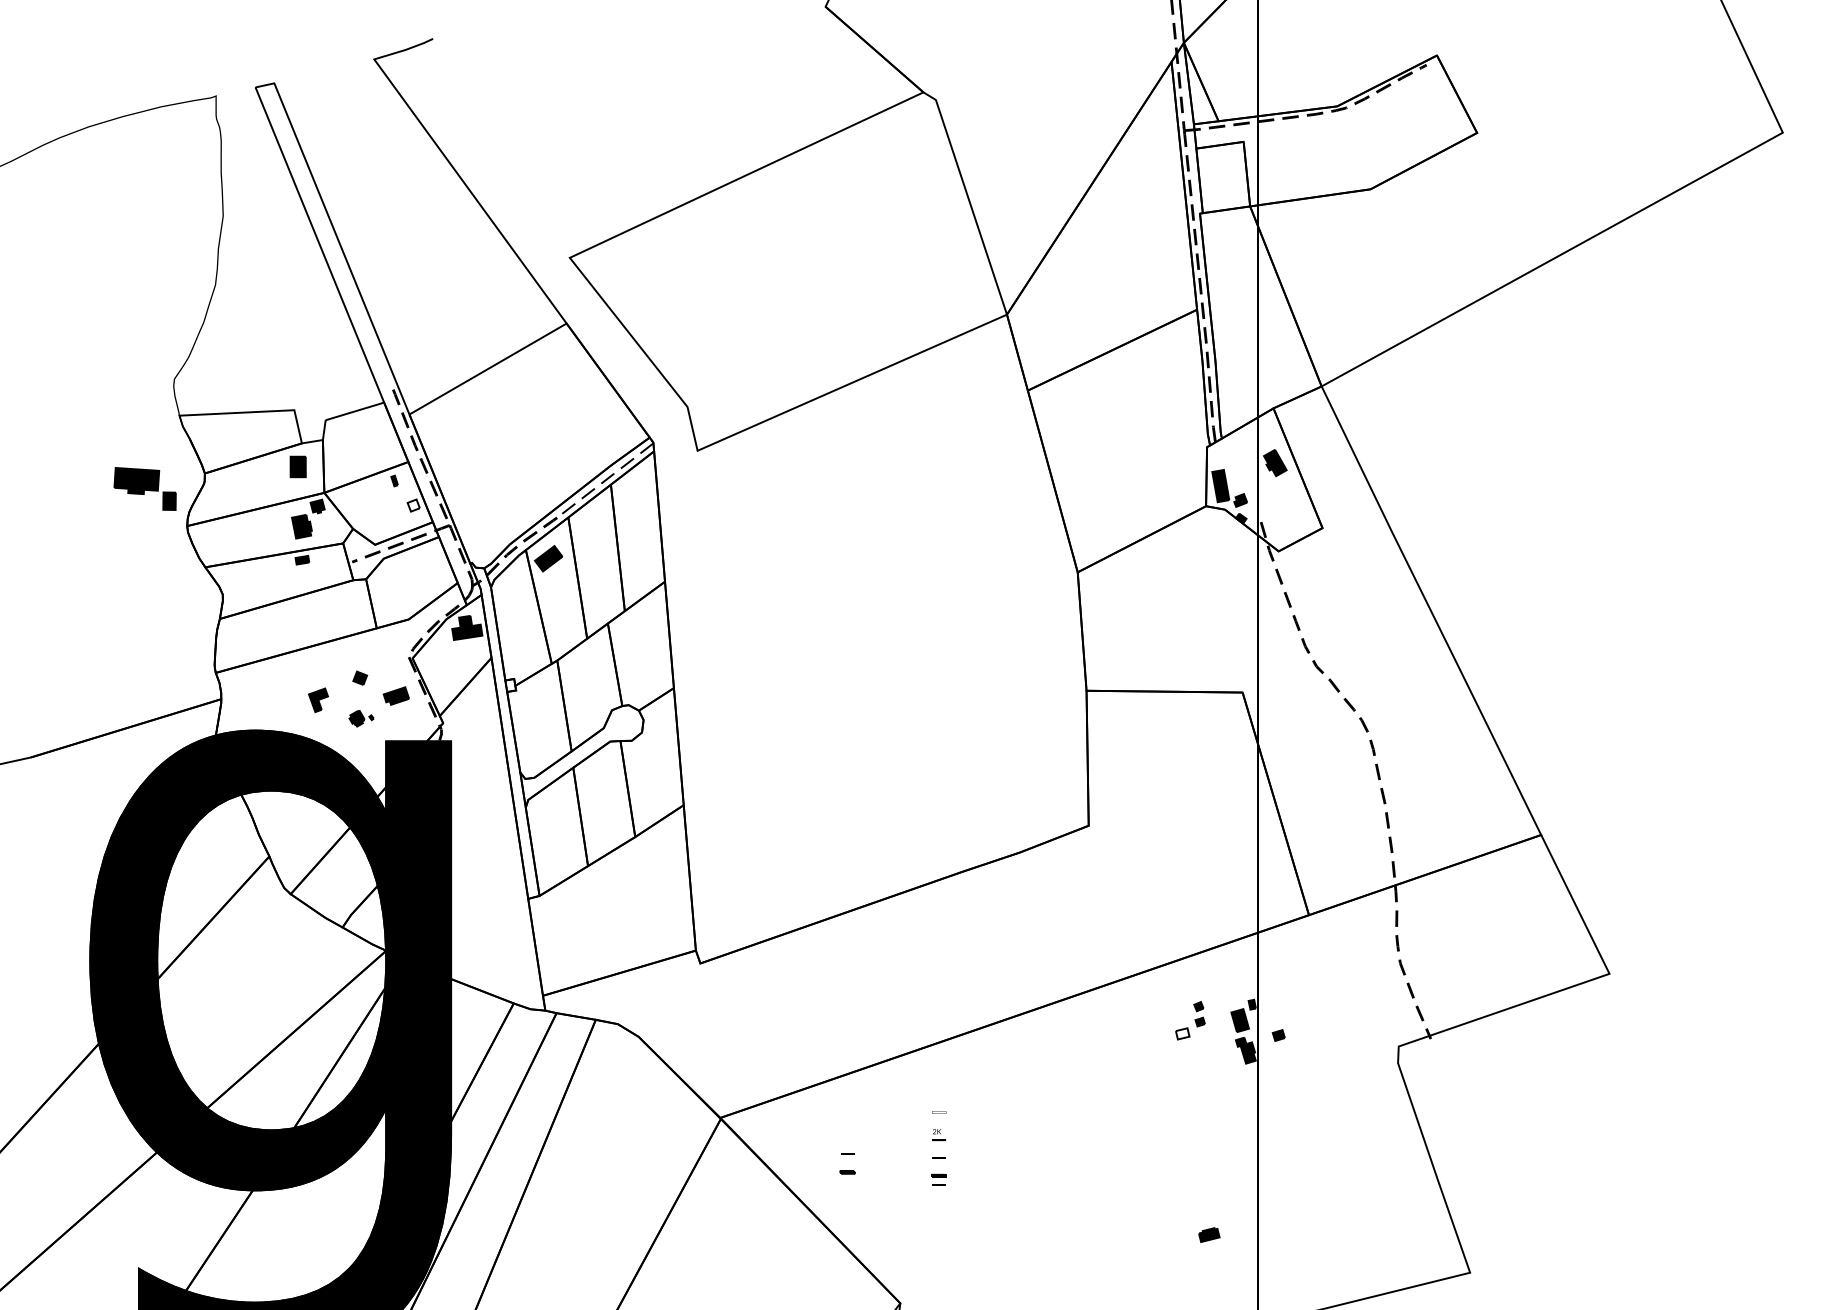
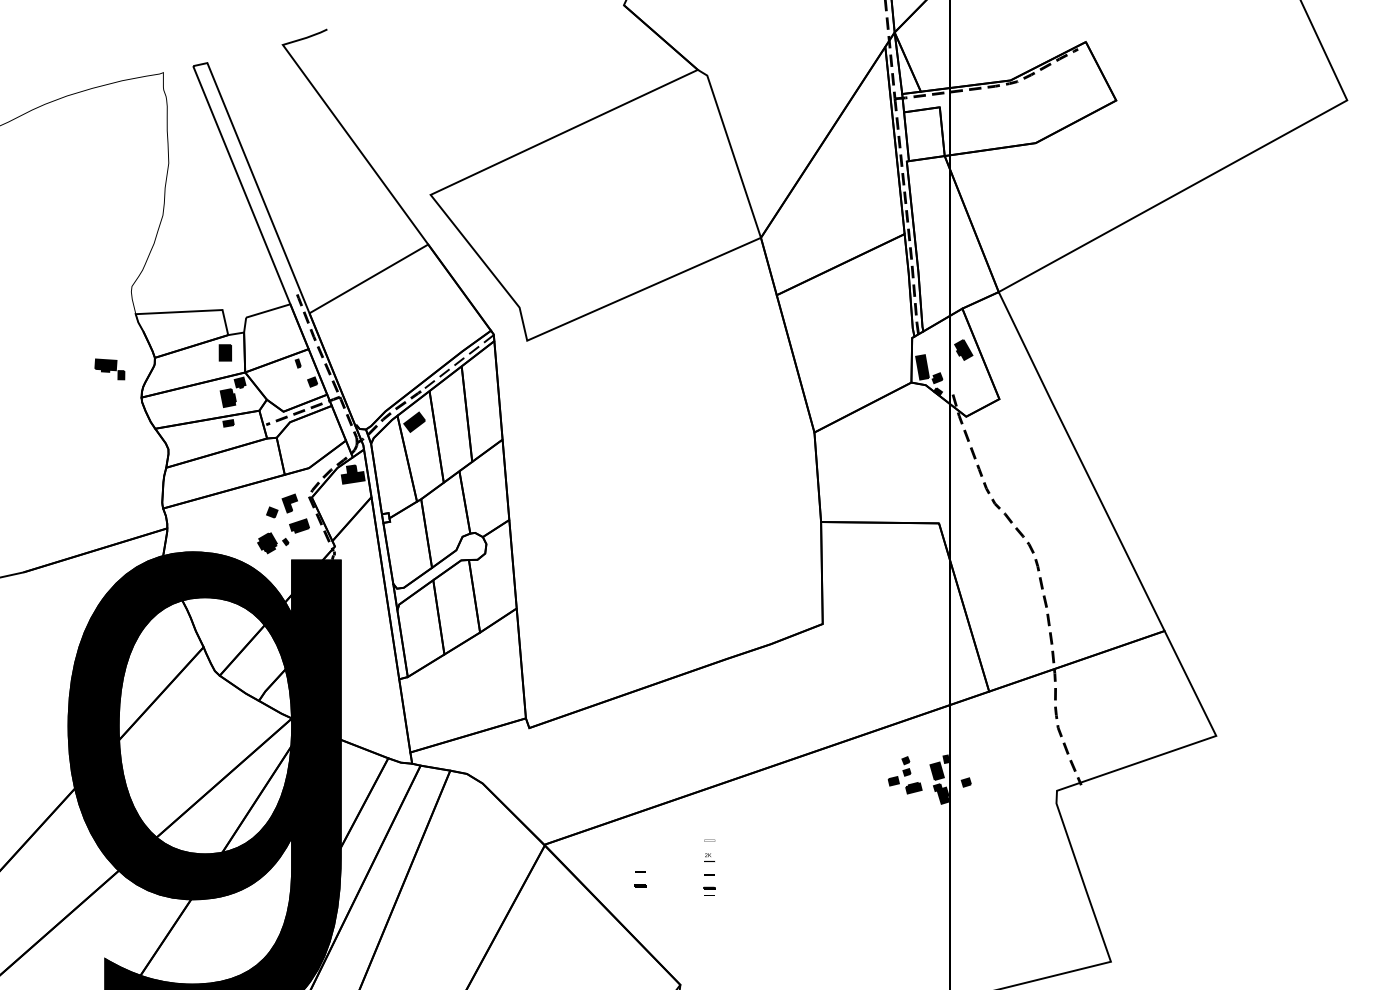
part: (145, 488) -> (110, 369), size x0.62
fill: (413, 505) -> (312, 382), added
part: (318, 699) -> (289, 502), moved
part: (361, 718) -> (273, 542), size x1.67
fill: (1182, 1033) -> (893, 780), added
part: (1209, 1234) -> (914, 787), moved

